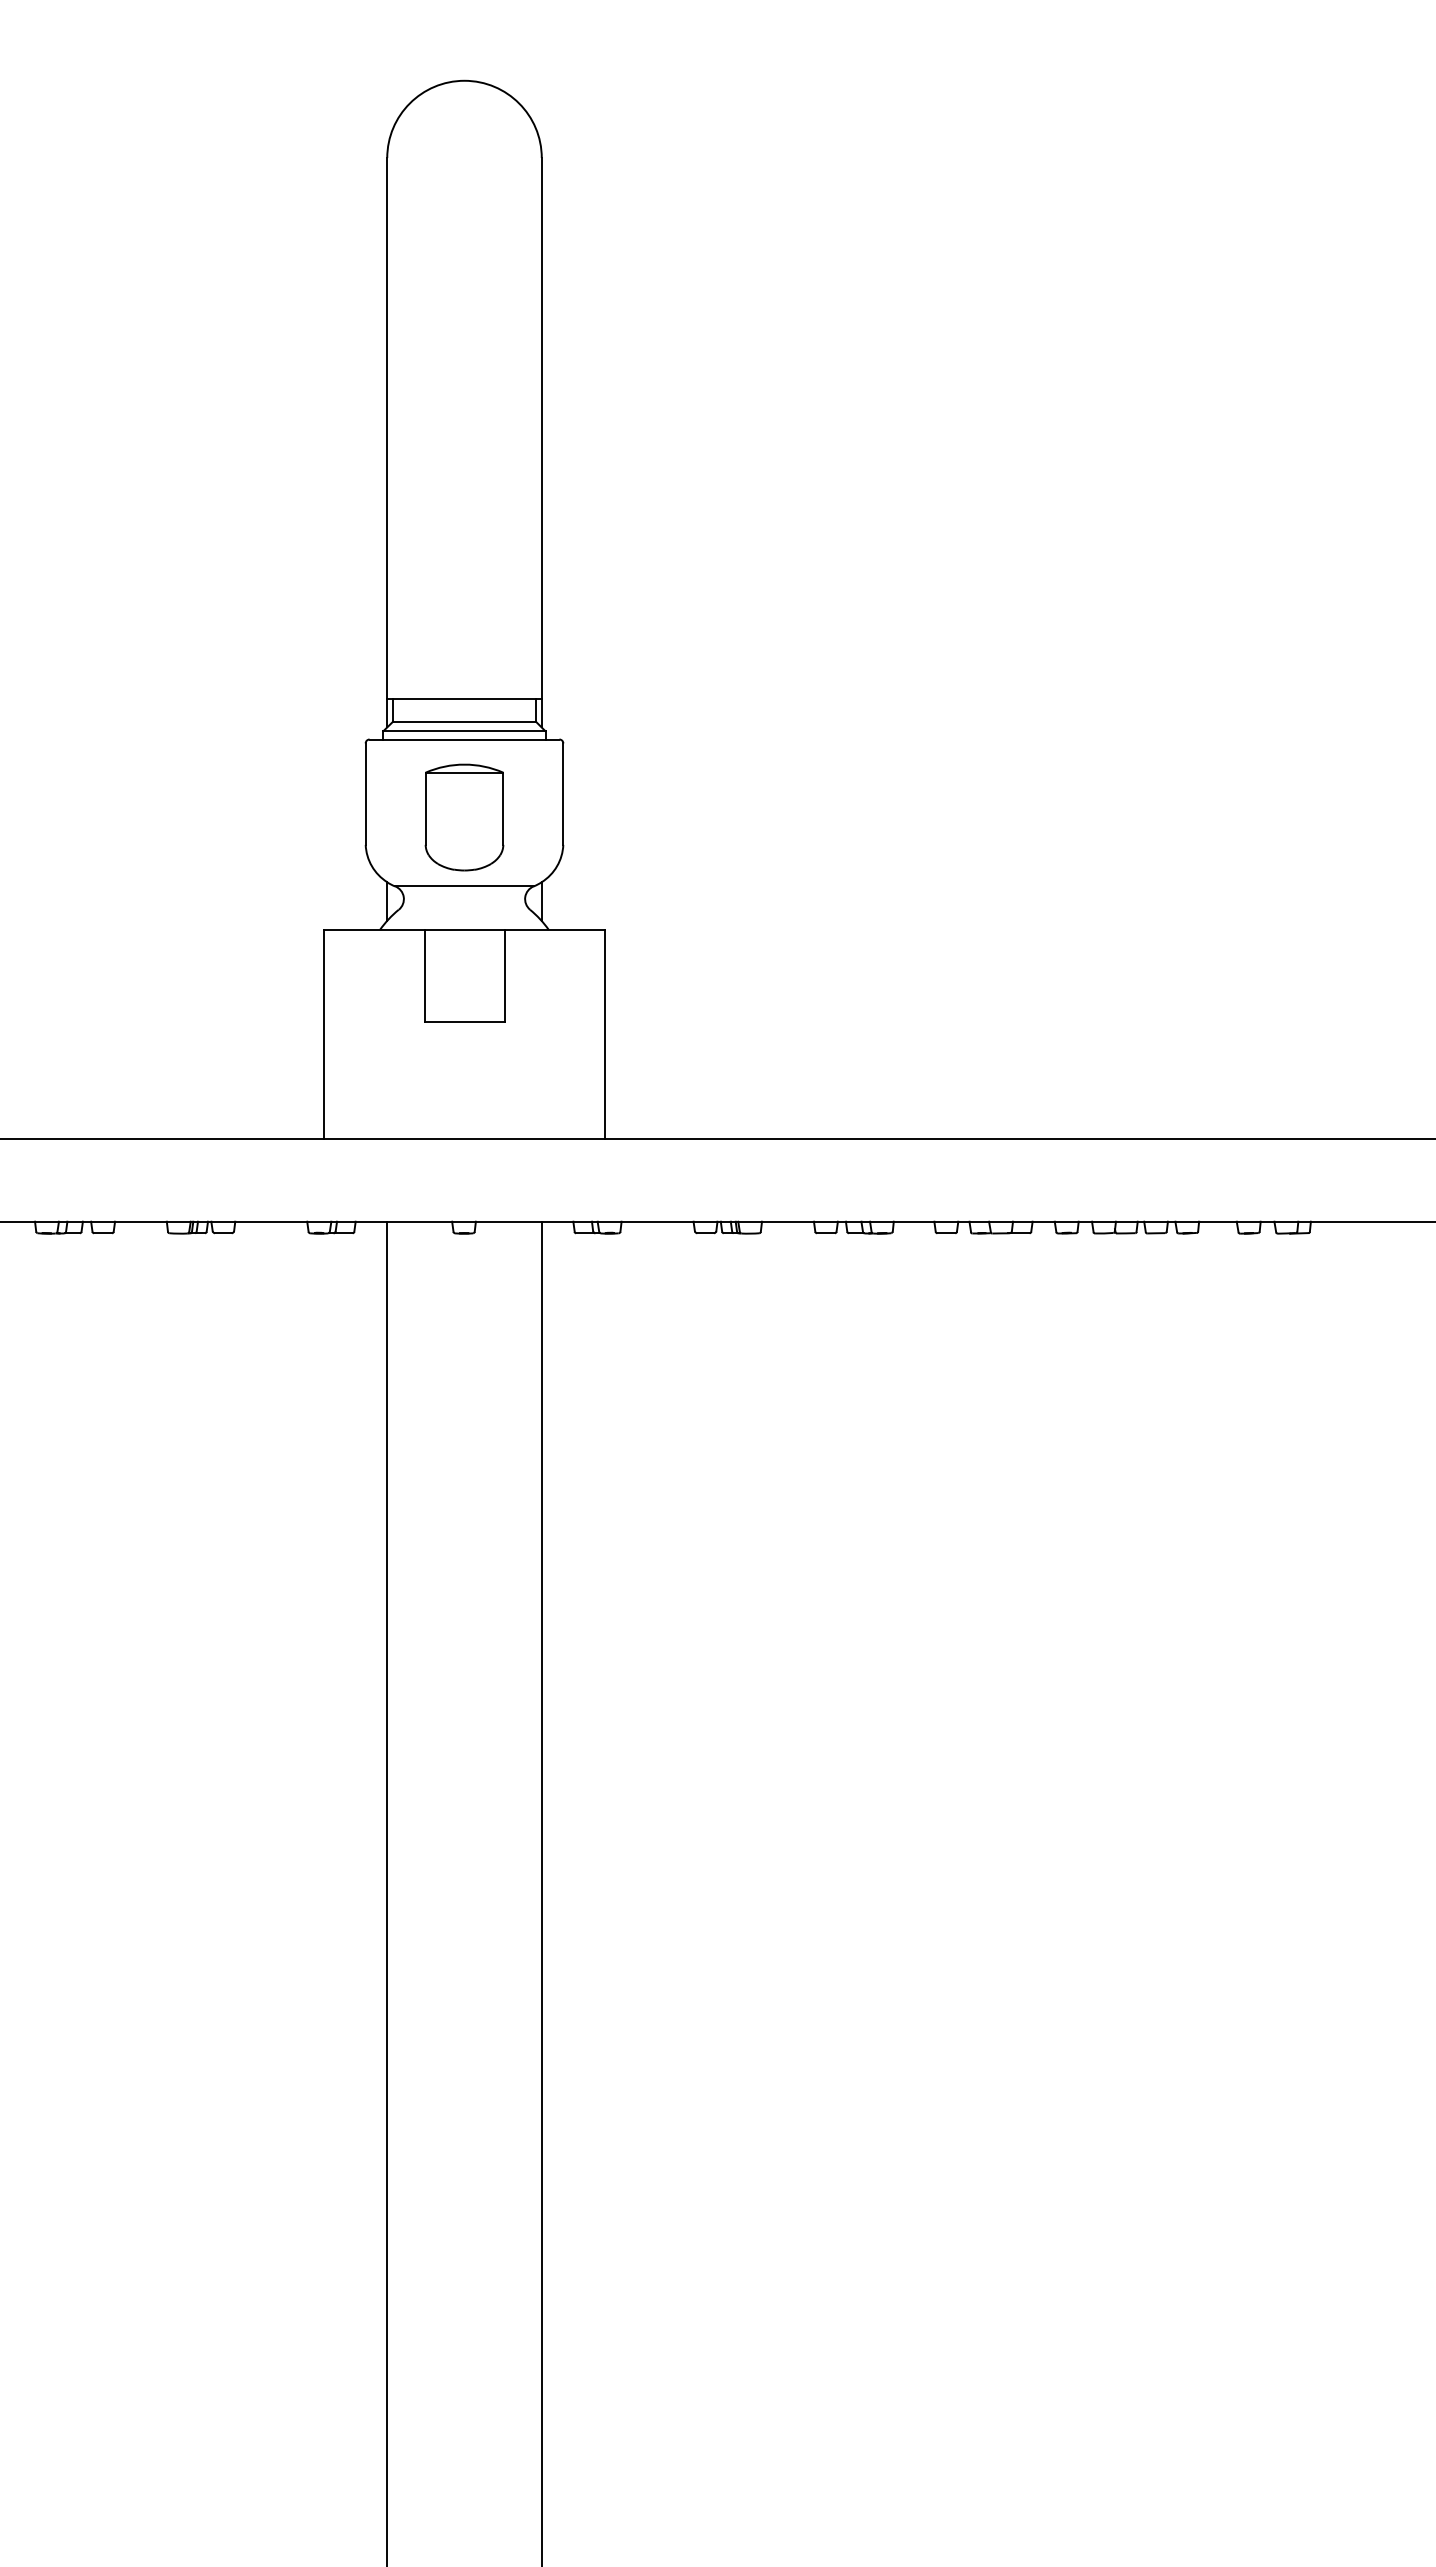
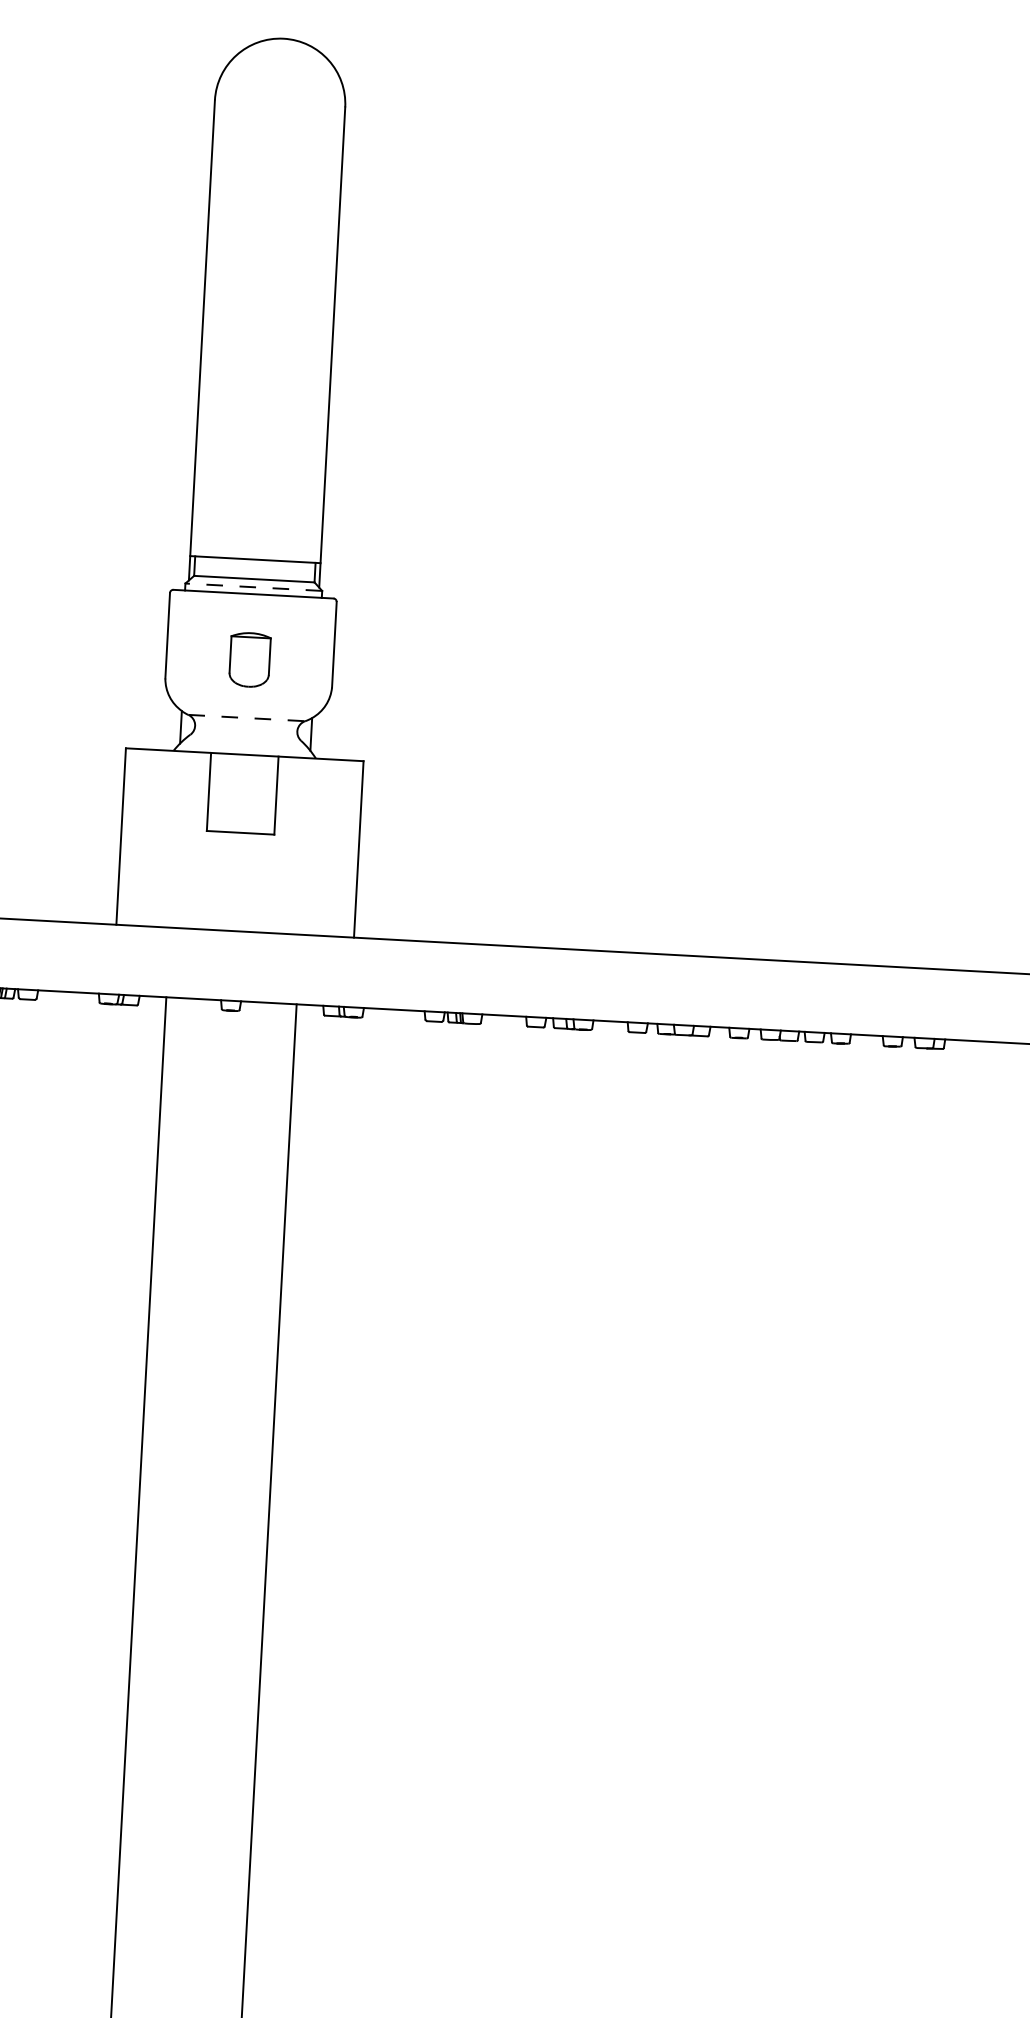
line: (463, 731) -> (253, 587), solid -> dashed
part: (464, 817) -> (249, 659), size x0.6
line: (465, 886) -> (247, 718), solid -> dashed

